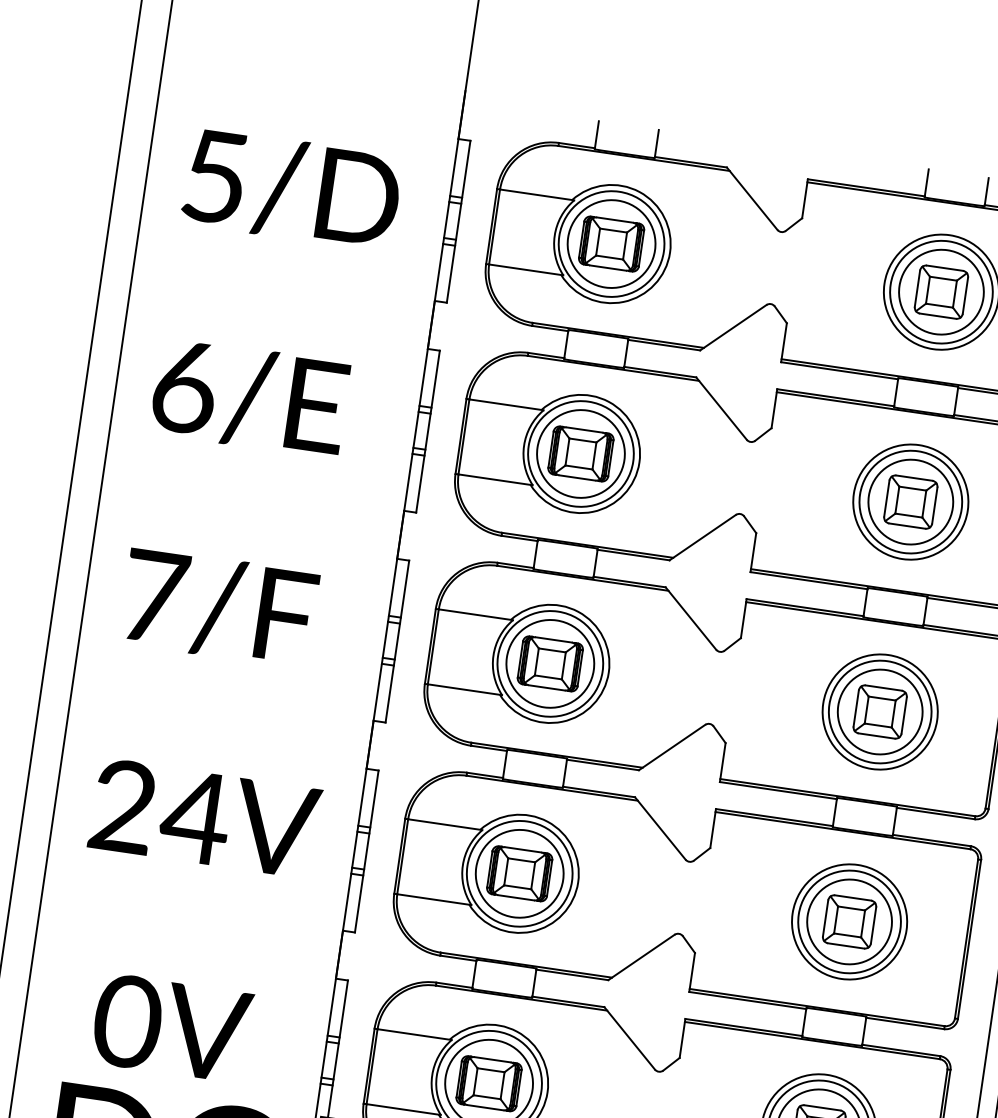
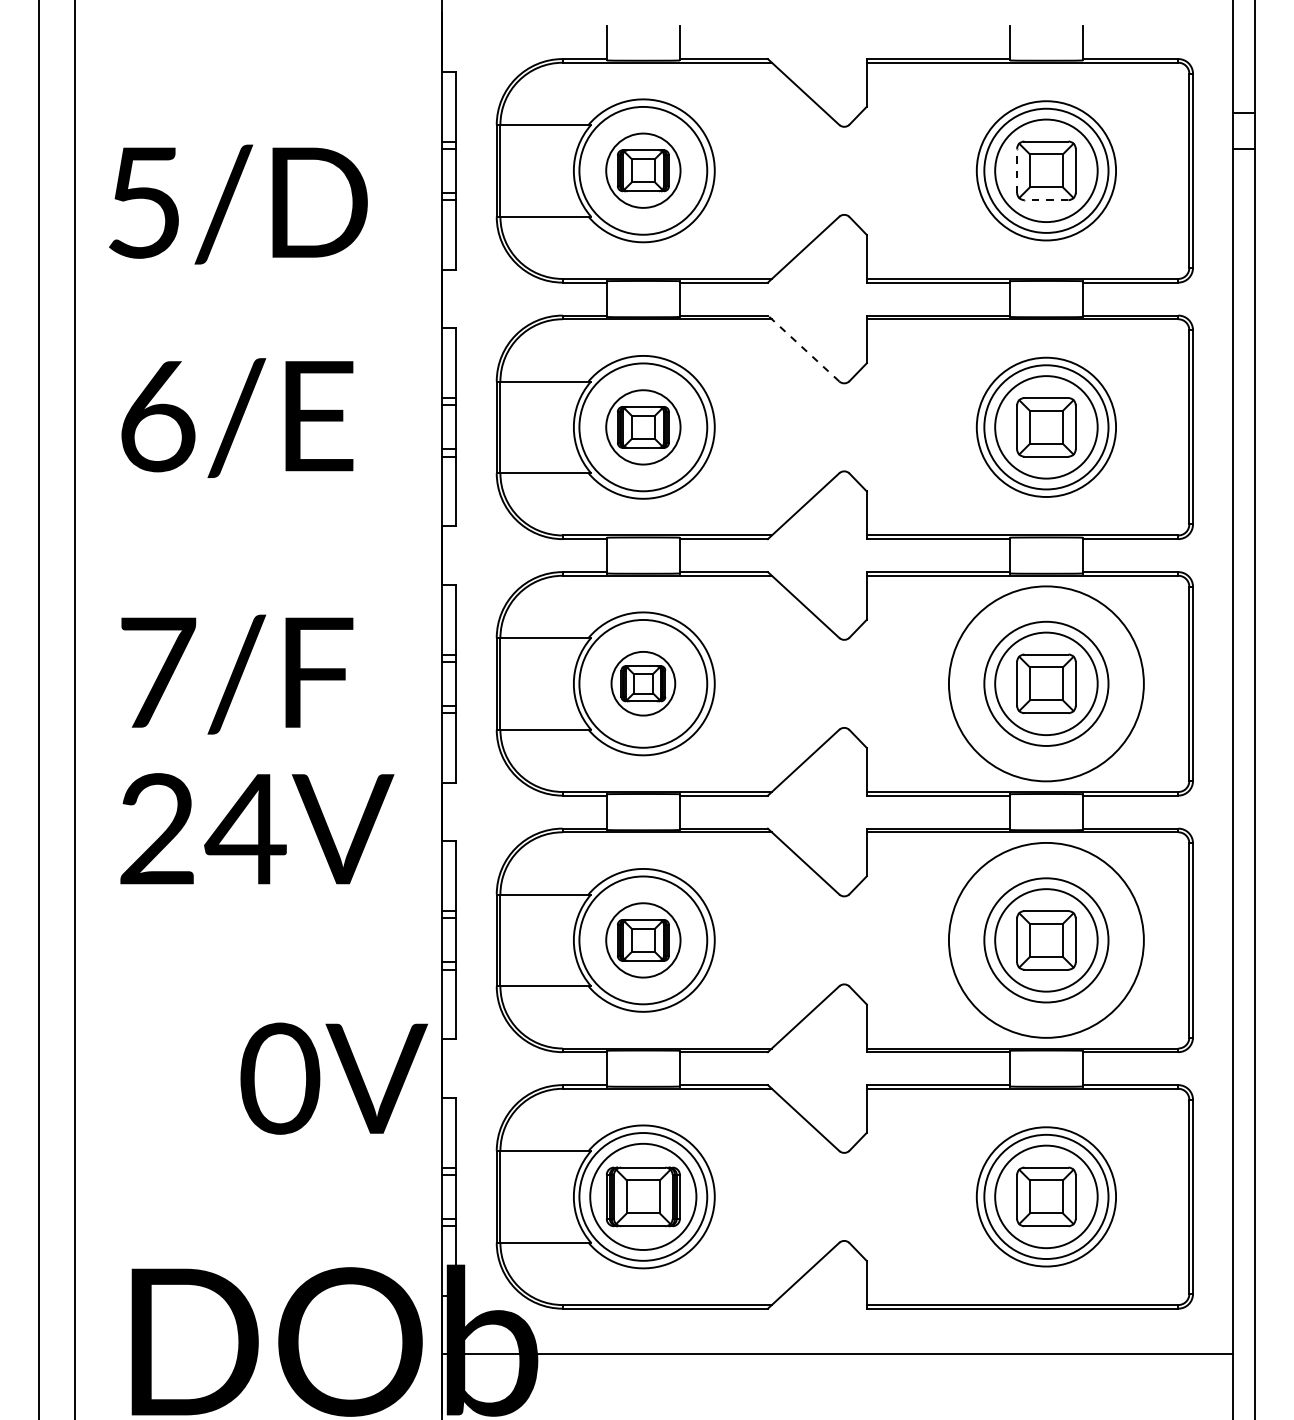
text: (292, 189) -> (238, 204), moved
part: (611, 243) -> (643, 170), size x0.7
line: (917, 288) -> (1017, 170), solid -> dashed
line: (937, 316) -> (1046, 200), solid -> dashed
line: (721, 408) -> (803, 348), solid -> dashed
part: (581, 454) -> (643, 427), size x0.7
part: (550, 663) -> (643, 683), size x0.6
circle: (880, 711) -> (1046, 683), size x1.4
text: (205, 818) -> (257, 828), moved
part: (519, 873) -> (643, 940), size x0.7
circle: (849, 922) -> (1046, 940), size x1.4
text: (171, 1027) -> (333, 1078), moved

